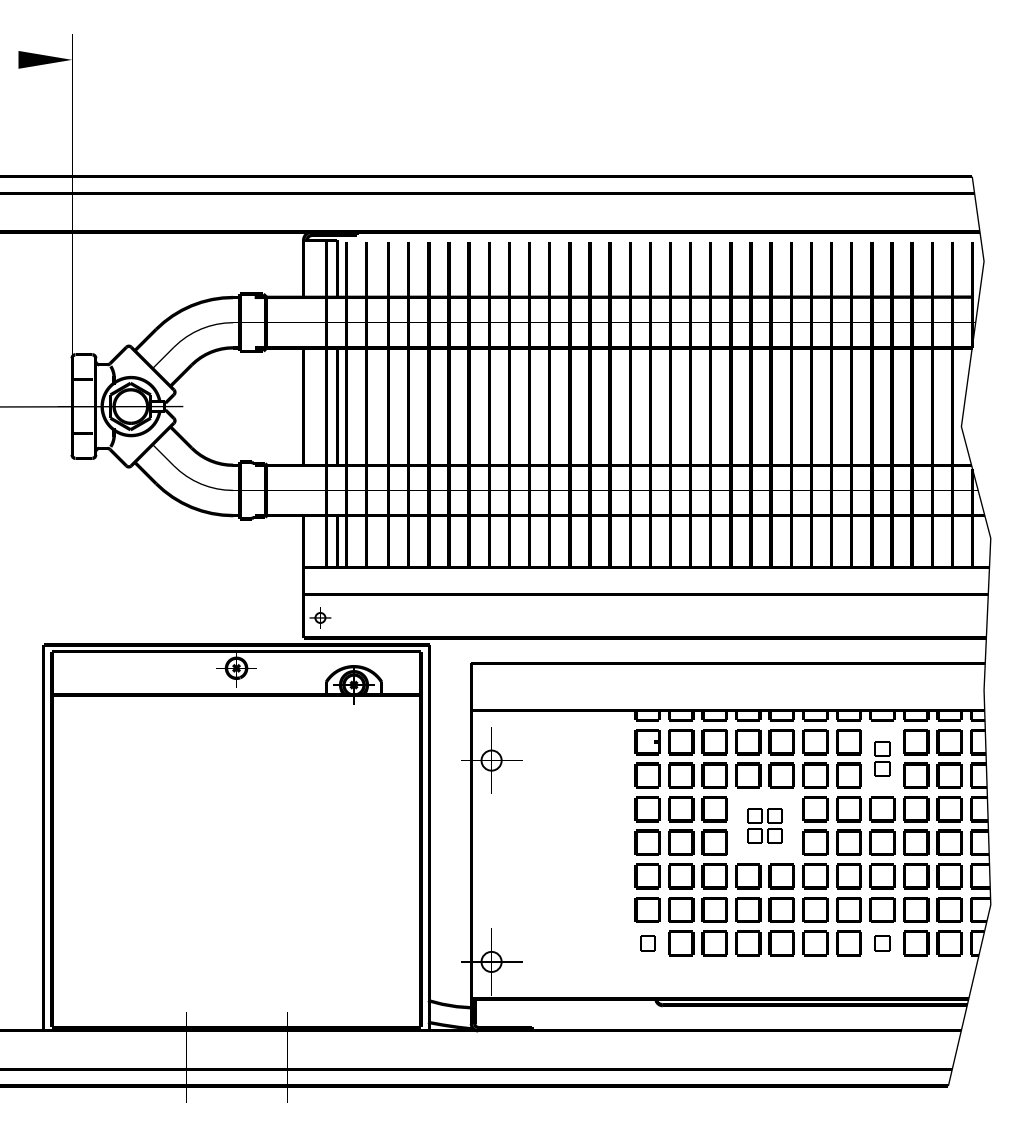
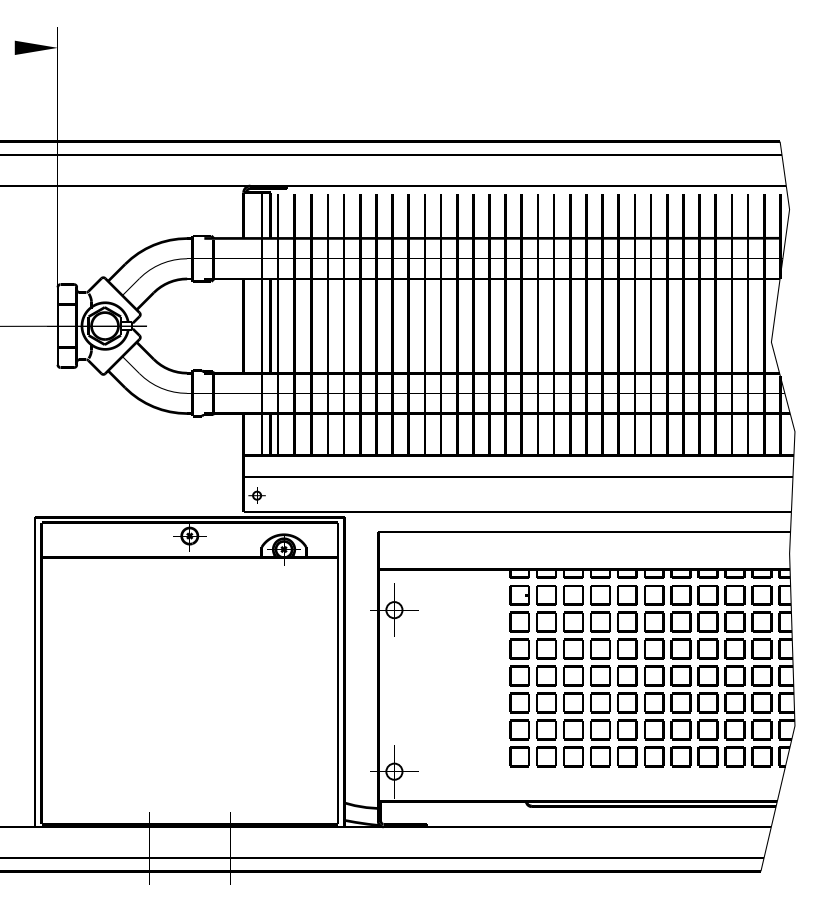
part: (882, 758) -> (708, 608), size x1.67
part: (764, 825) -> (613, 662), size x1.67
part: (647, 943) -> (519, 756), size x1.67
part: (882, 943) -> (708, 756), size x1.67

